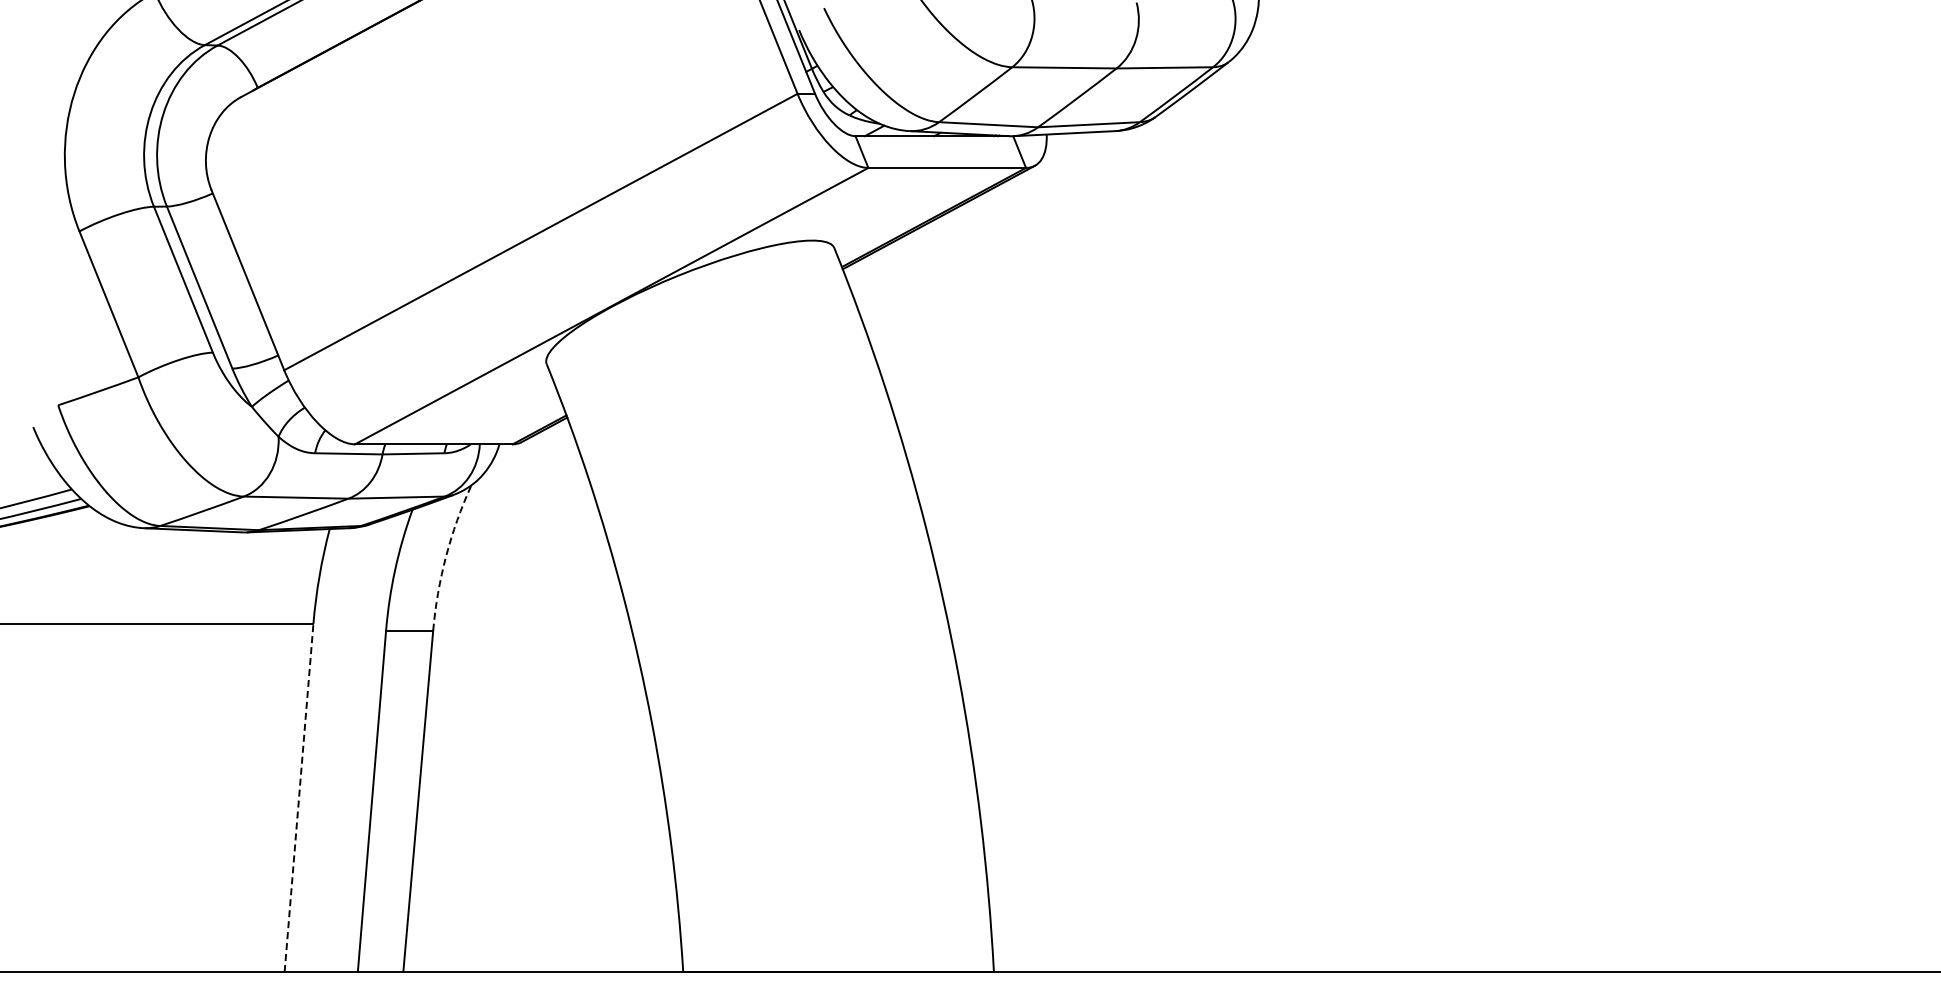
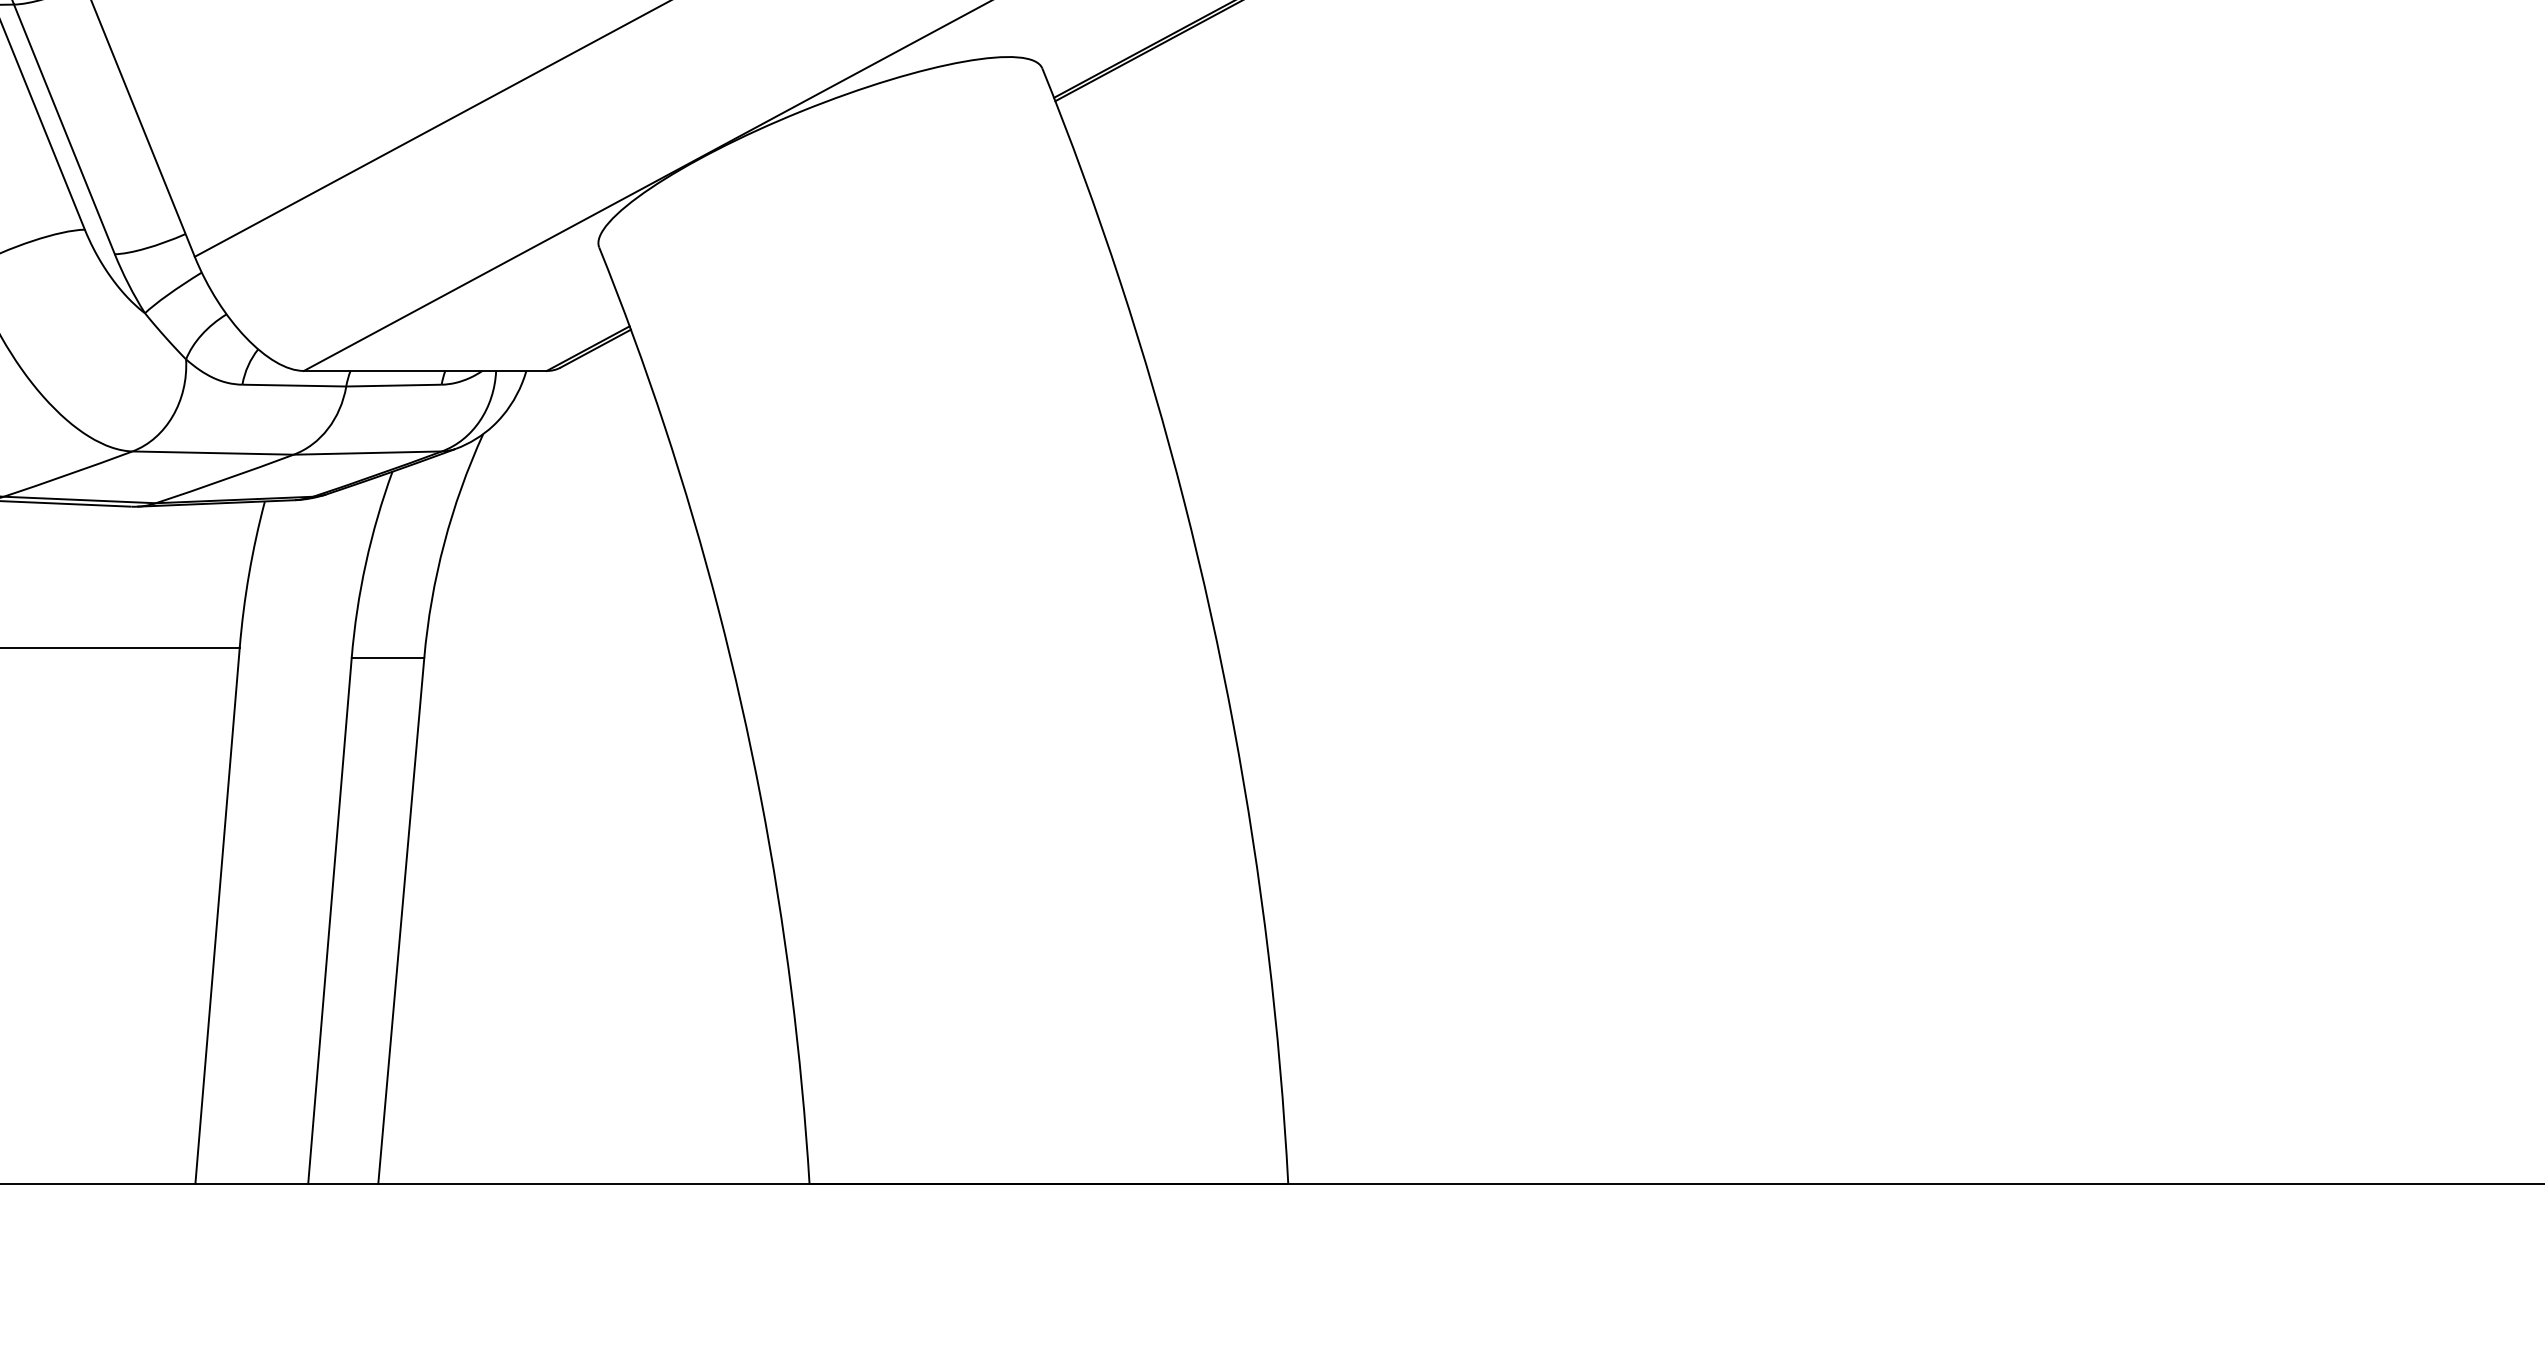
arc: (446, 556) -> (444, 543), dashed -> solid
line: (299, 797) -> (218, 915), dashed -> solid

